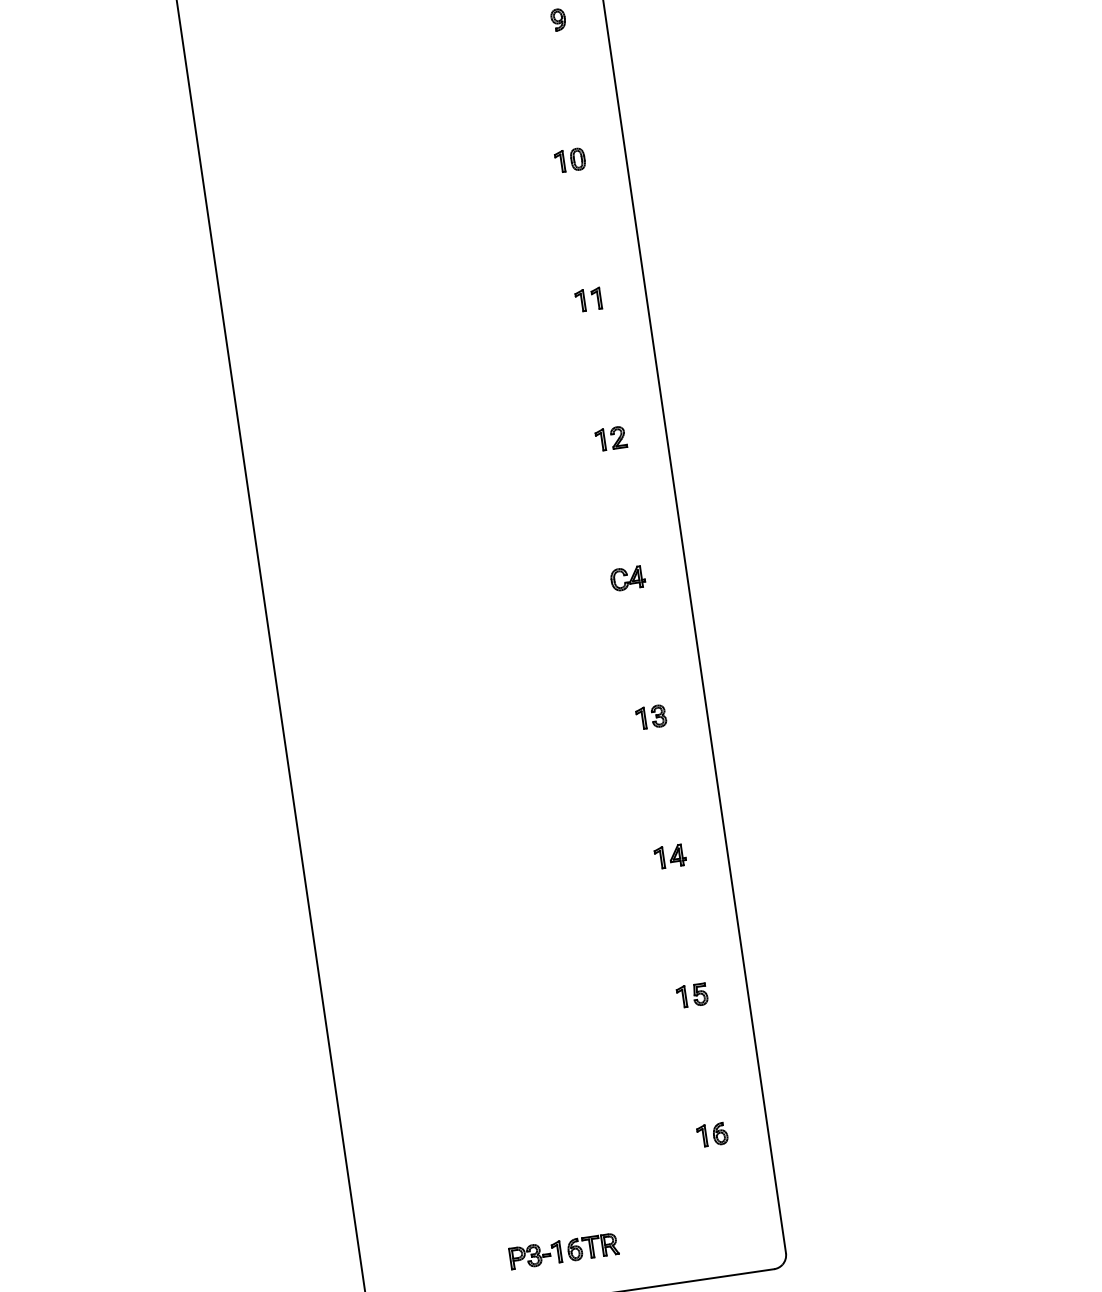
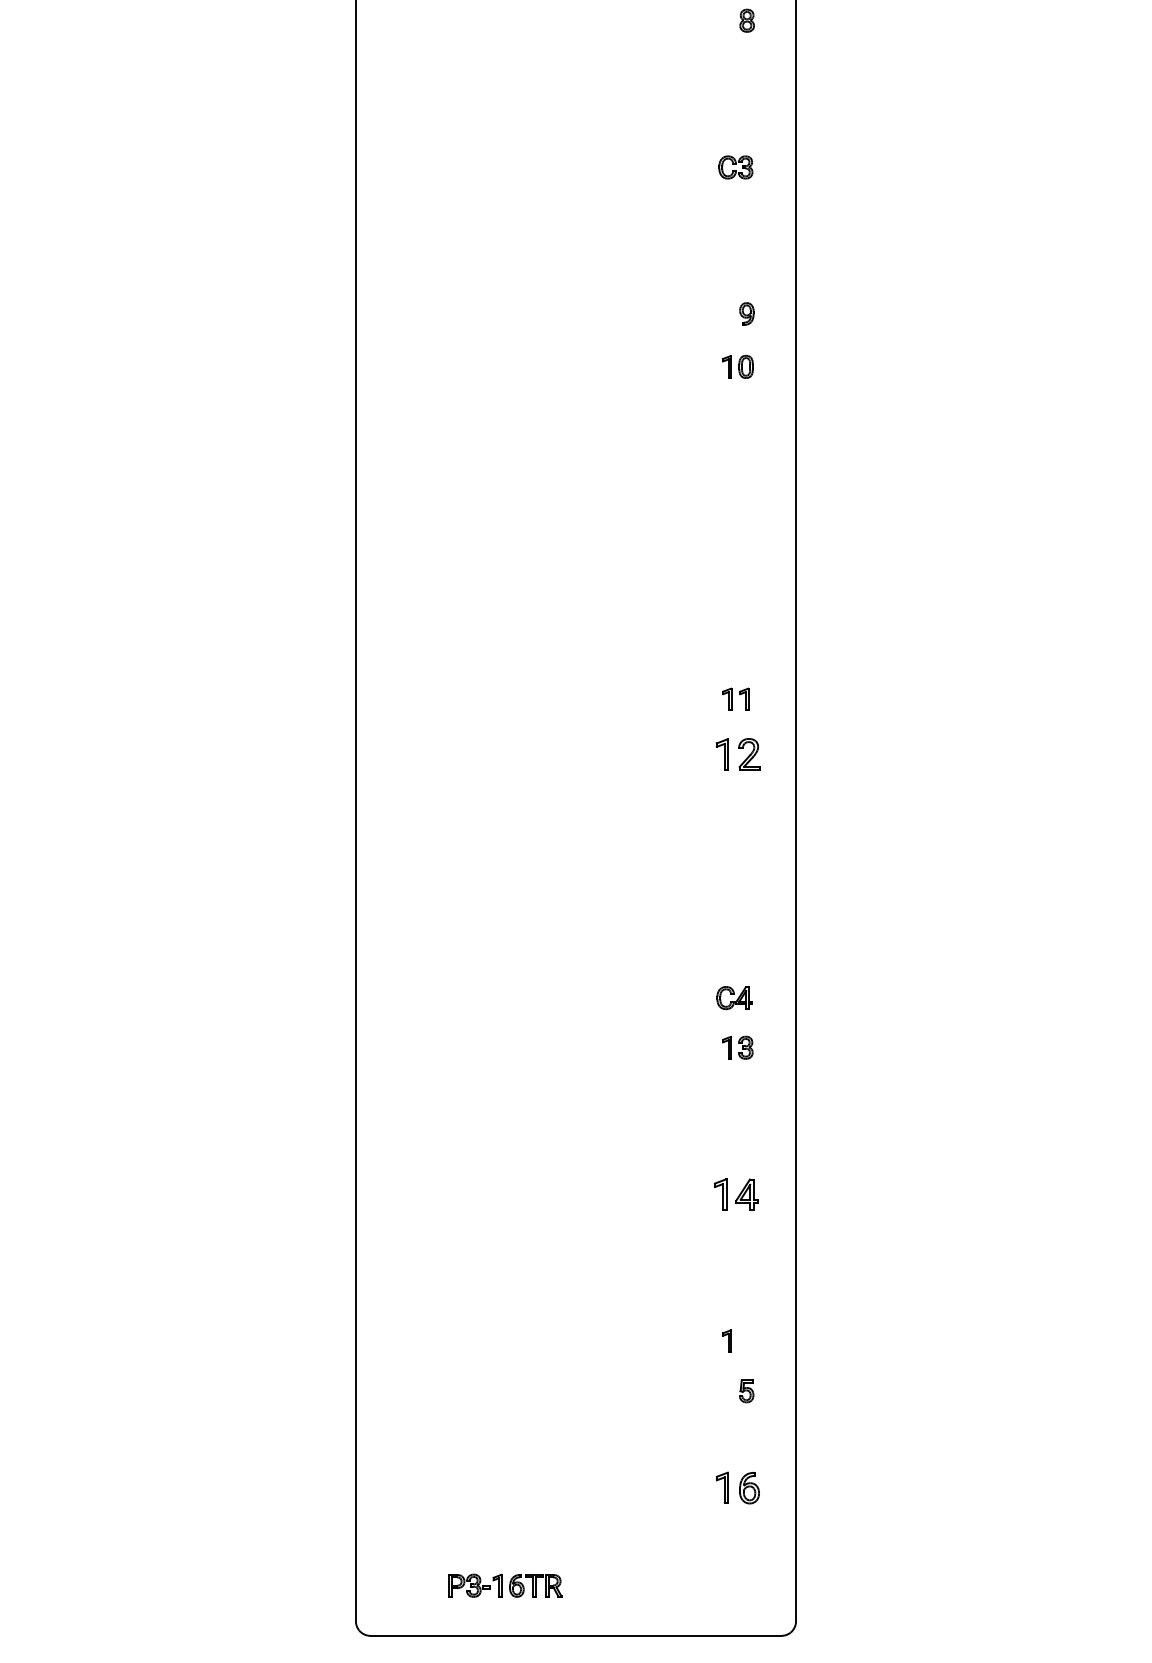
part: (569, 160) -> (737, 366), moved
part: (588, 298) -> (735, 698), moved
part: (611, 437) -> (738, 753), size x1.4
part: (627, 578) -> (734, 998), moved
part: (670, 855) -> (736, 1193), size x1.4
part: (700, 994) -> (746, 1391), moved
part: (712, 1134) -> (738, 1487), size x1.4
part: (564, 1251) -> (505, 1585), moved

